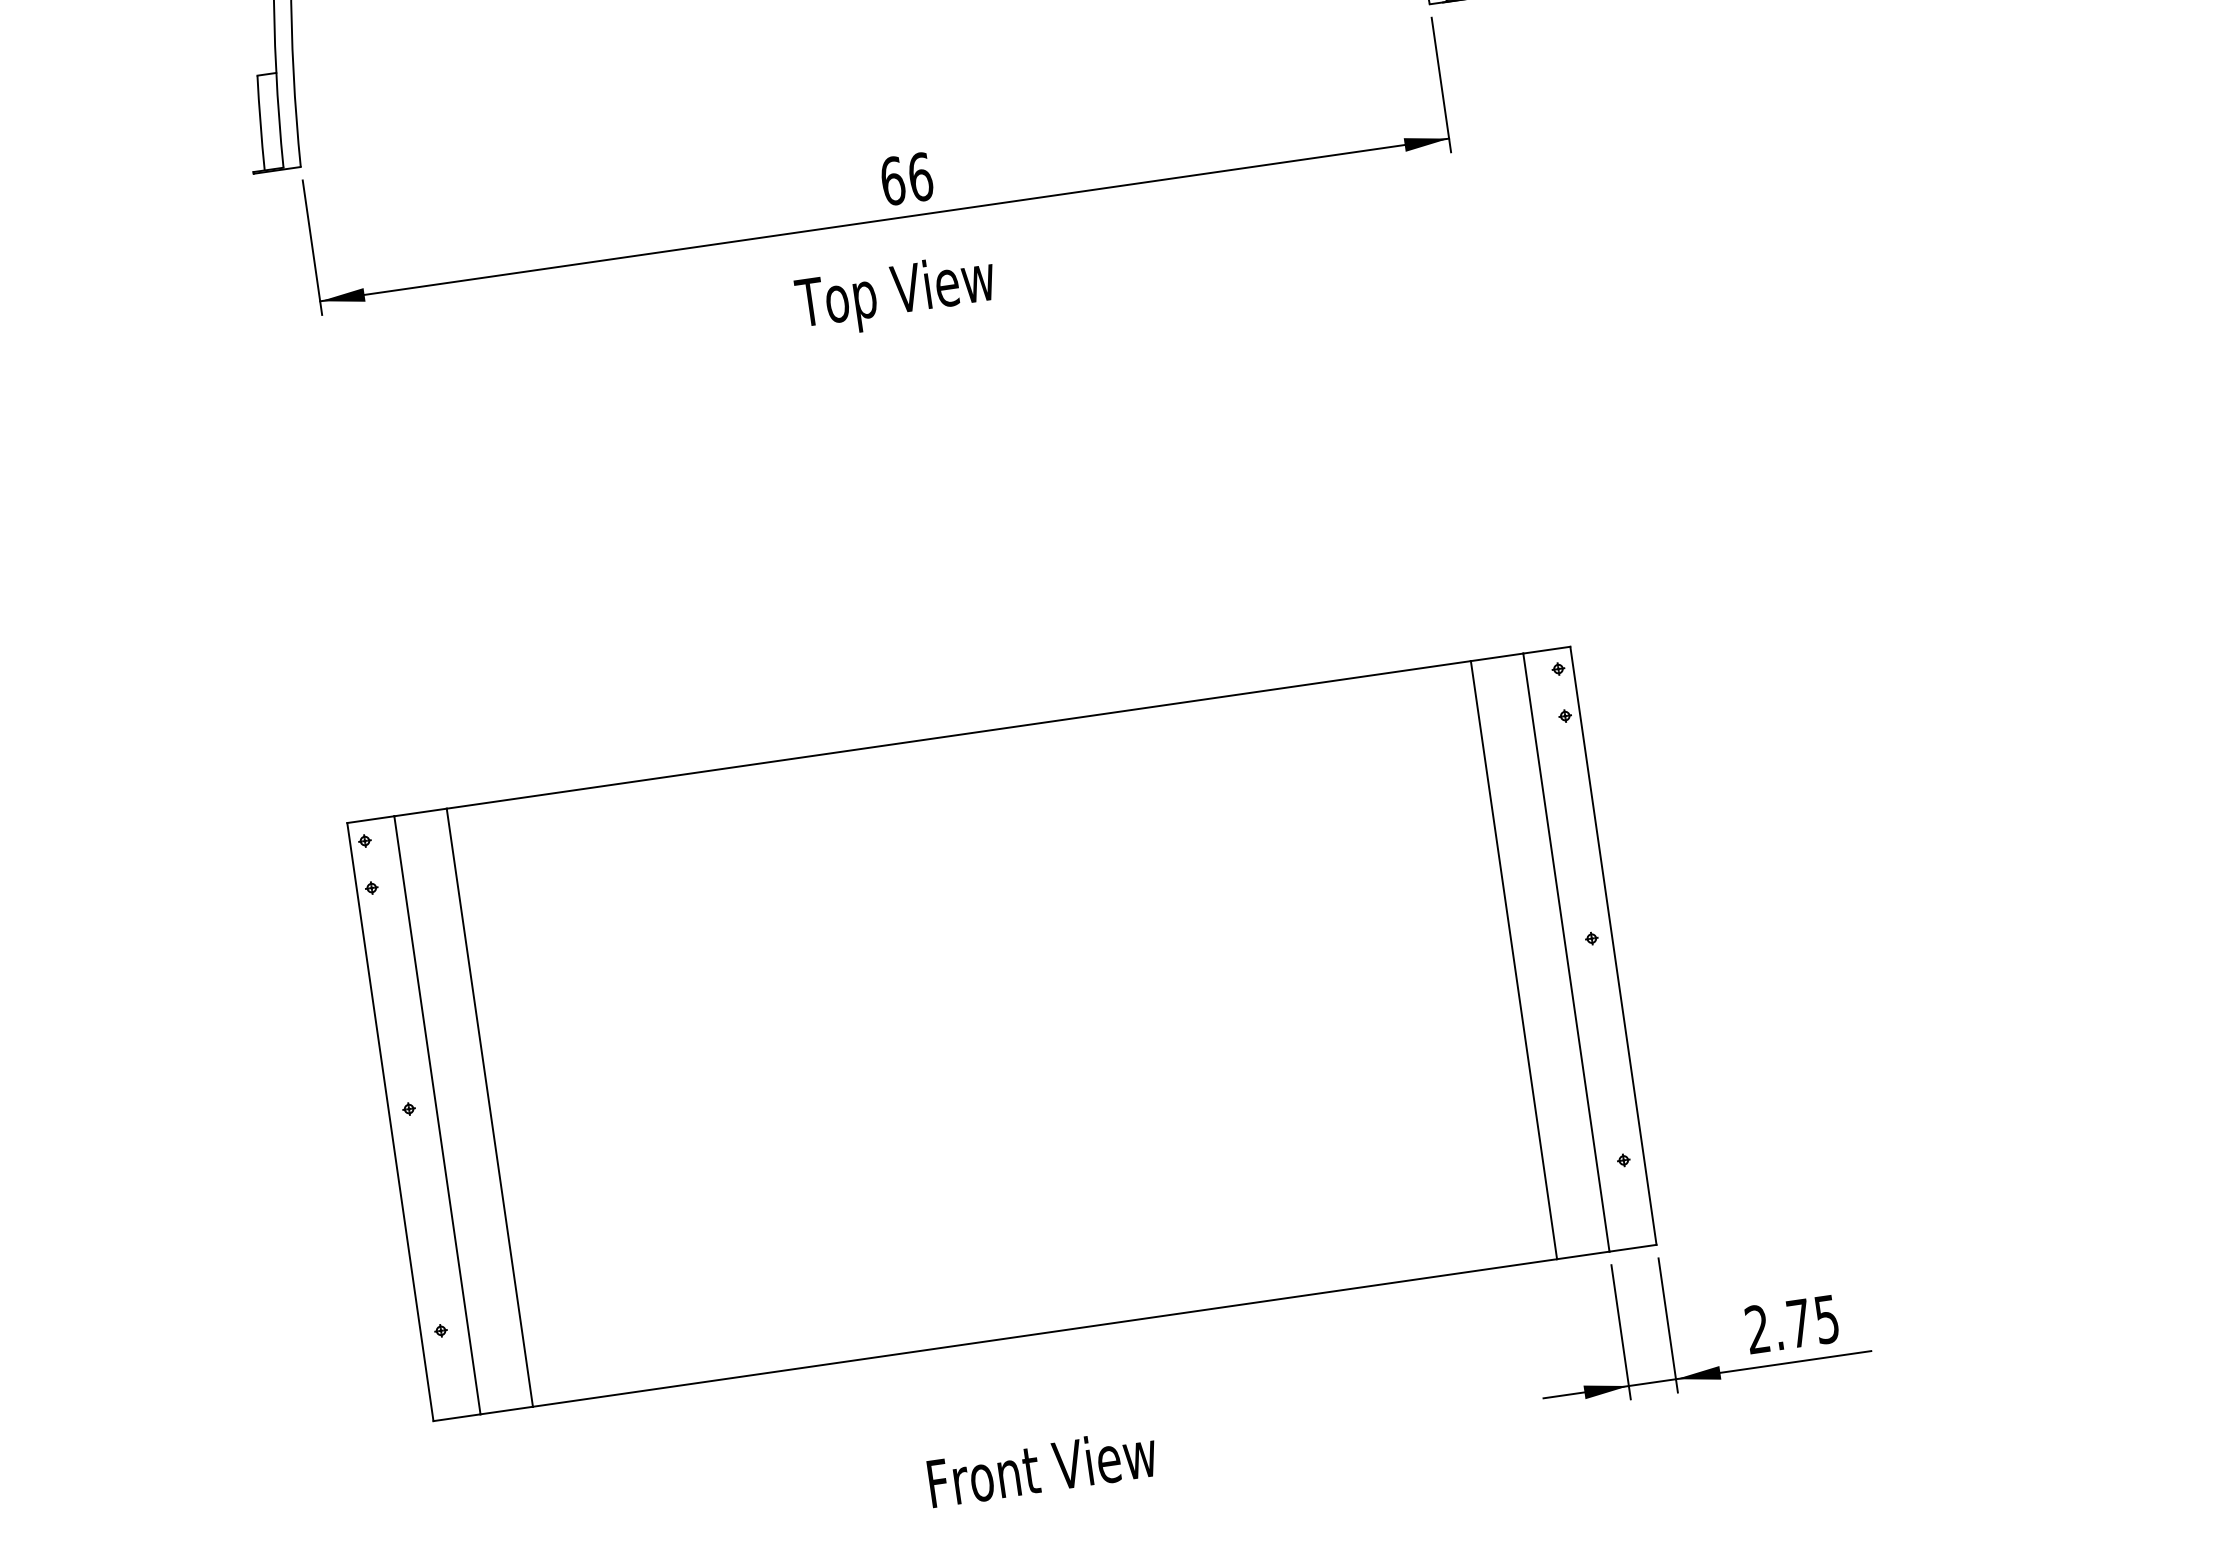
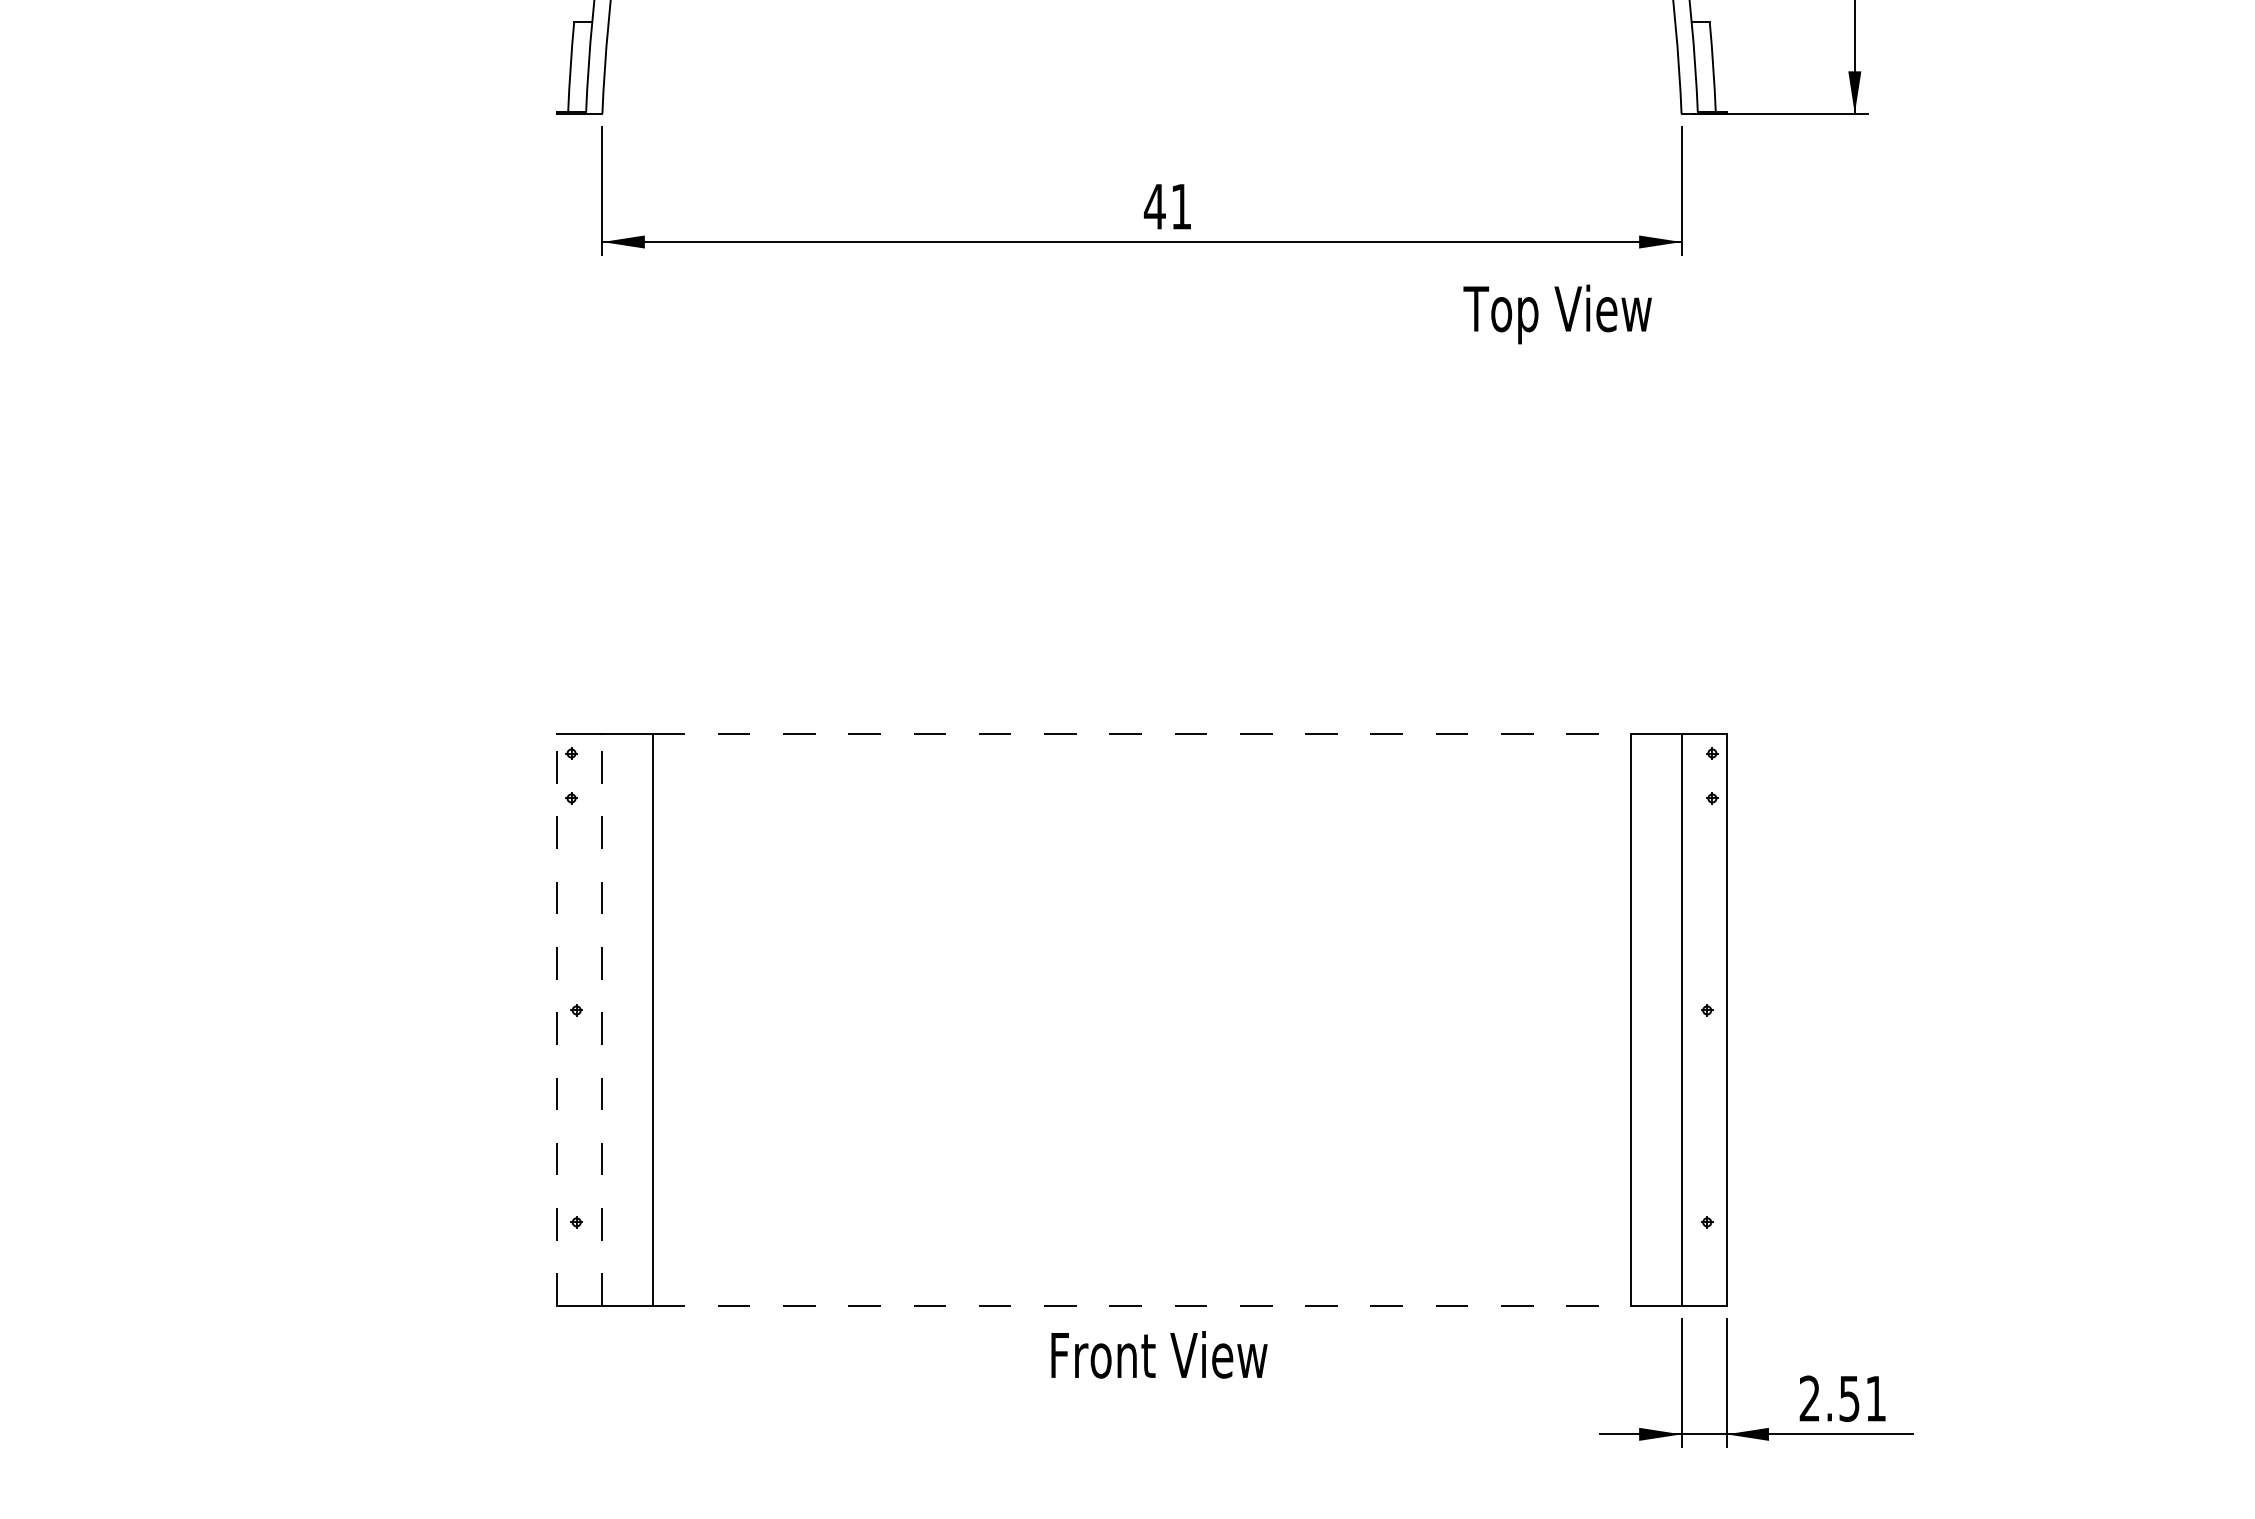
text: (905, 178) -> (1167, 206), 66 -> 41
text: (896, 295) -> (1557, 314), moved
line: (959, 735) -> (1142, 734), solid -> dashed
line: (437, 1115) -> (602, 1020), solid -> dashed
line: (390, 1122) -> (557, 1020), solid -> dashed
text: (1812, 1322) -> (1862, 1399), 2.75 -> 2.51
line: (1045, 1332) -> (1142, 1305), solid -> dashed
text: (1042, 1467) -> (1159, 1354), moved

